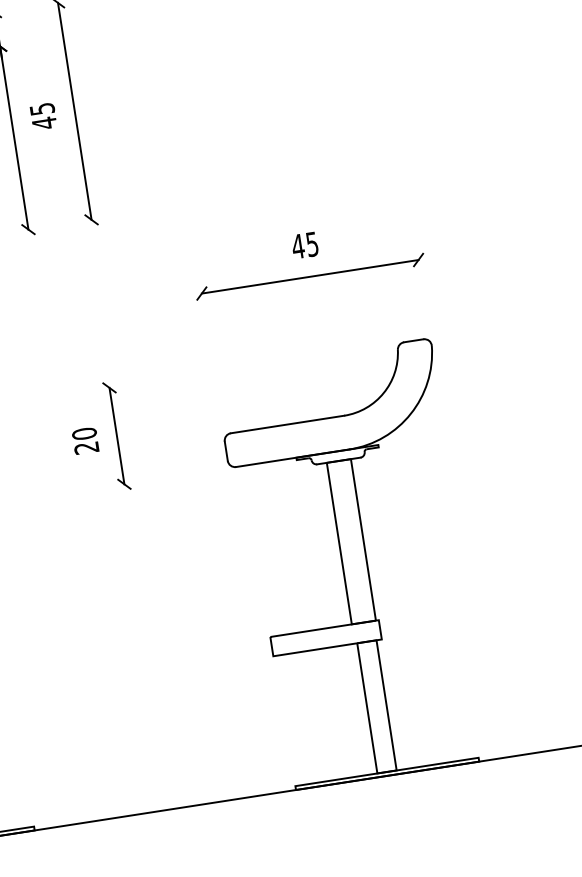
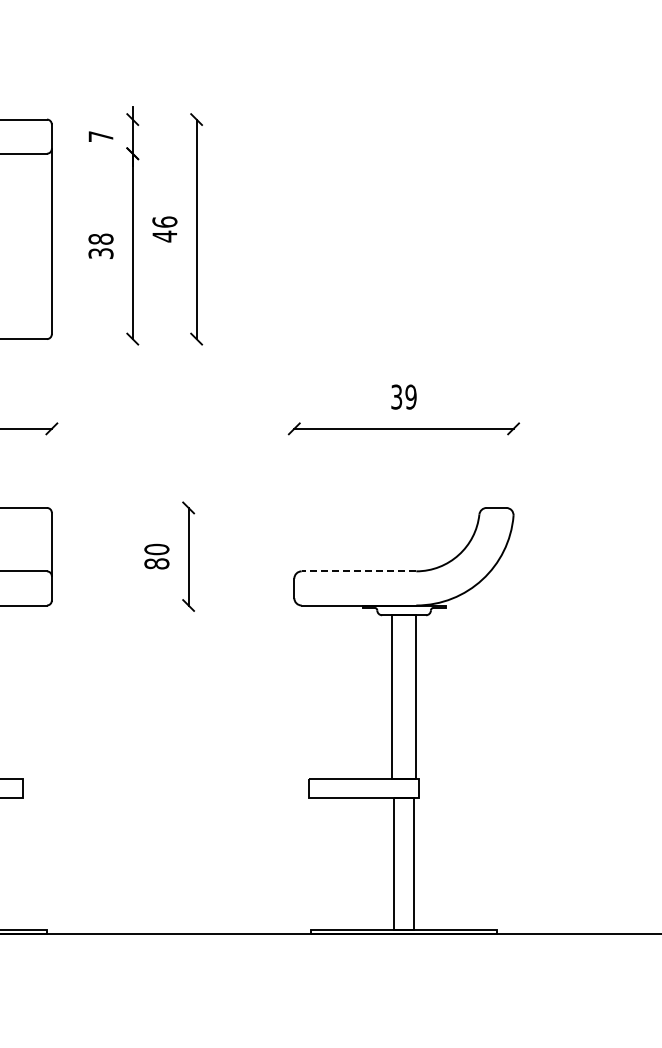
text: (41, 108) -> (164, 221), 45 -> 46
text: (304, 244) -> (403, 396), 45 -> 39
line: (287, 424) -> (358, 571), solid -> dashed
text: (86, 447) -> (156, 563), 20 -> 80

